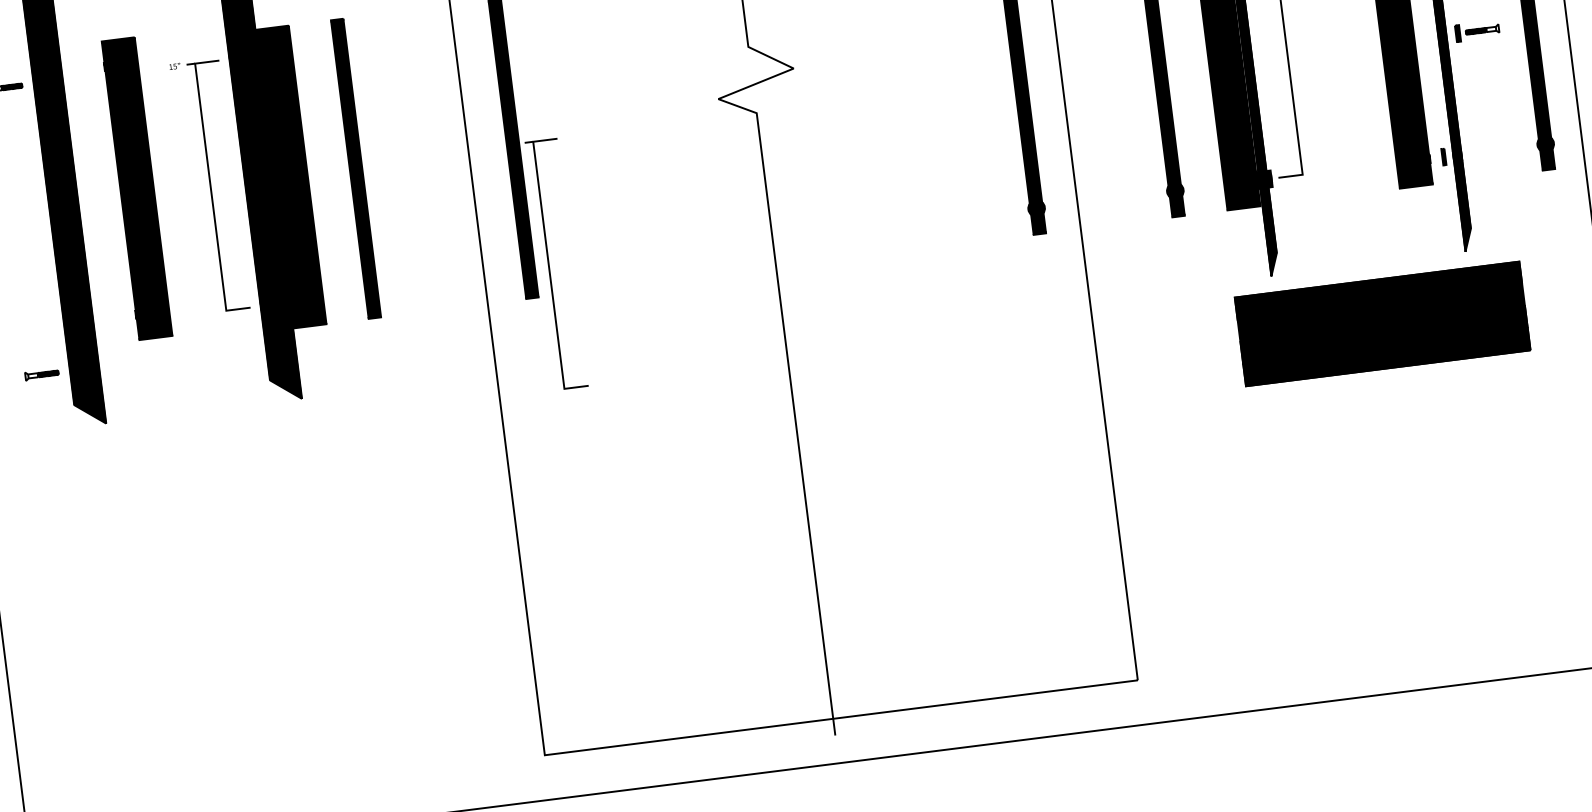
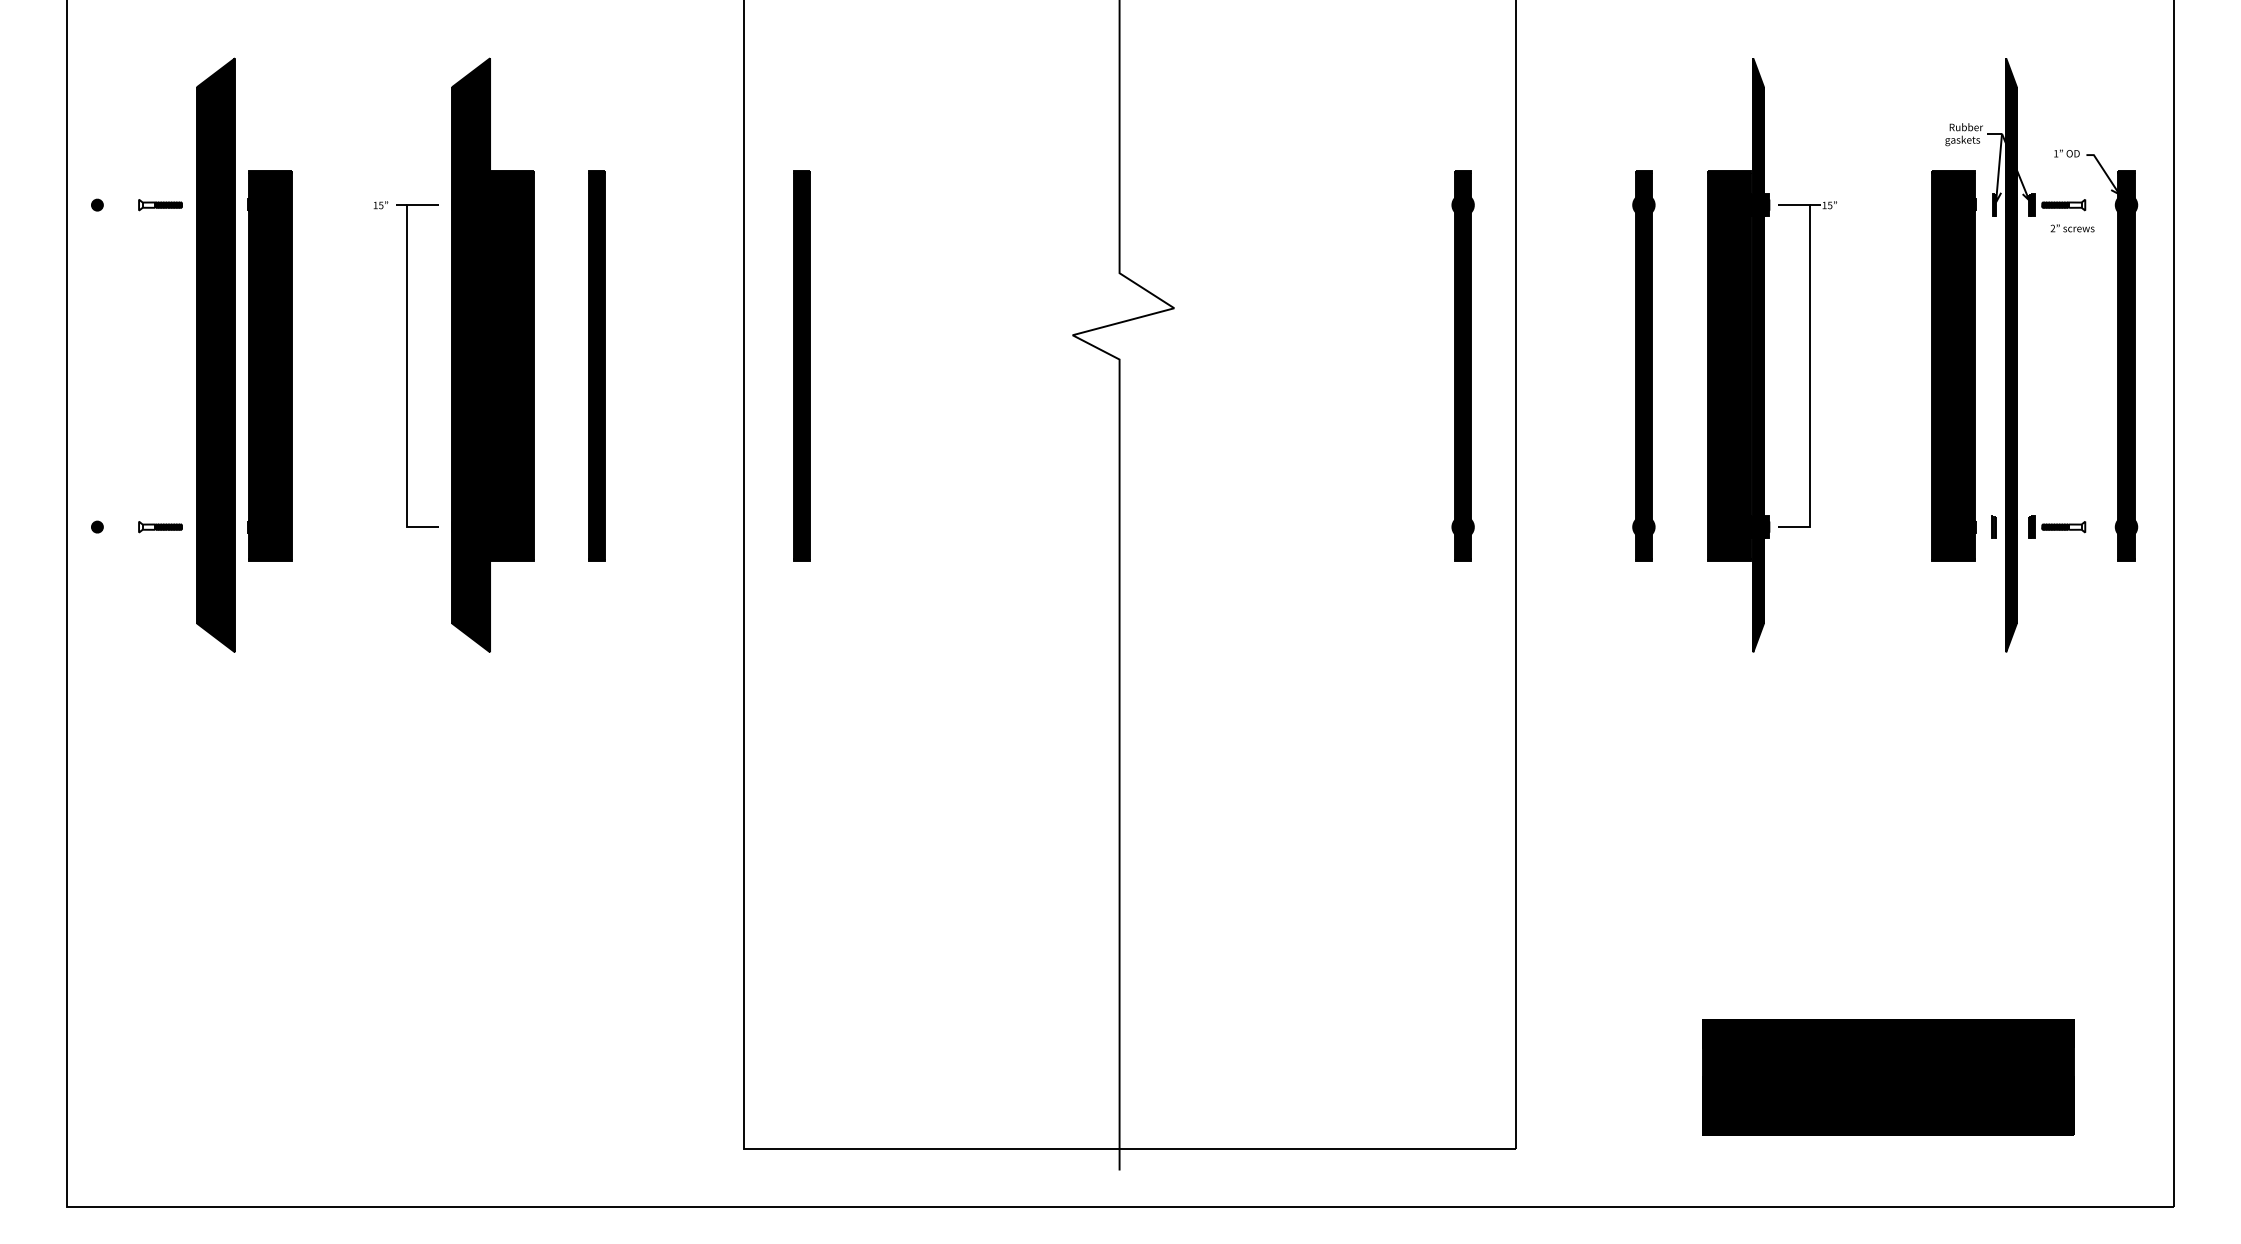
part: (1477, 30) -> (2057, 526), moved
part: (136, 188) -> (269, 365), moved
part: (548, 264) -> (828, 520), removed
part: (1382, 324) -> (1888, 1077), moved
part: (42, 374) -> (160, 527), moved

